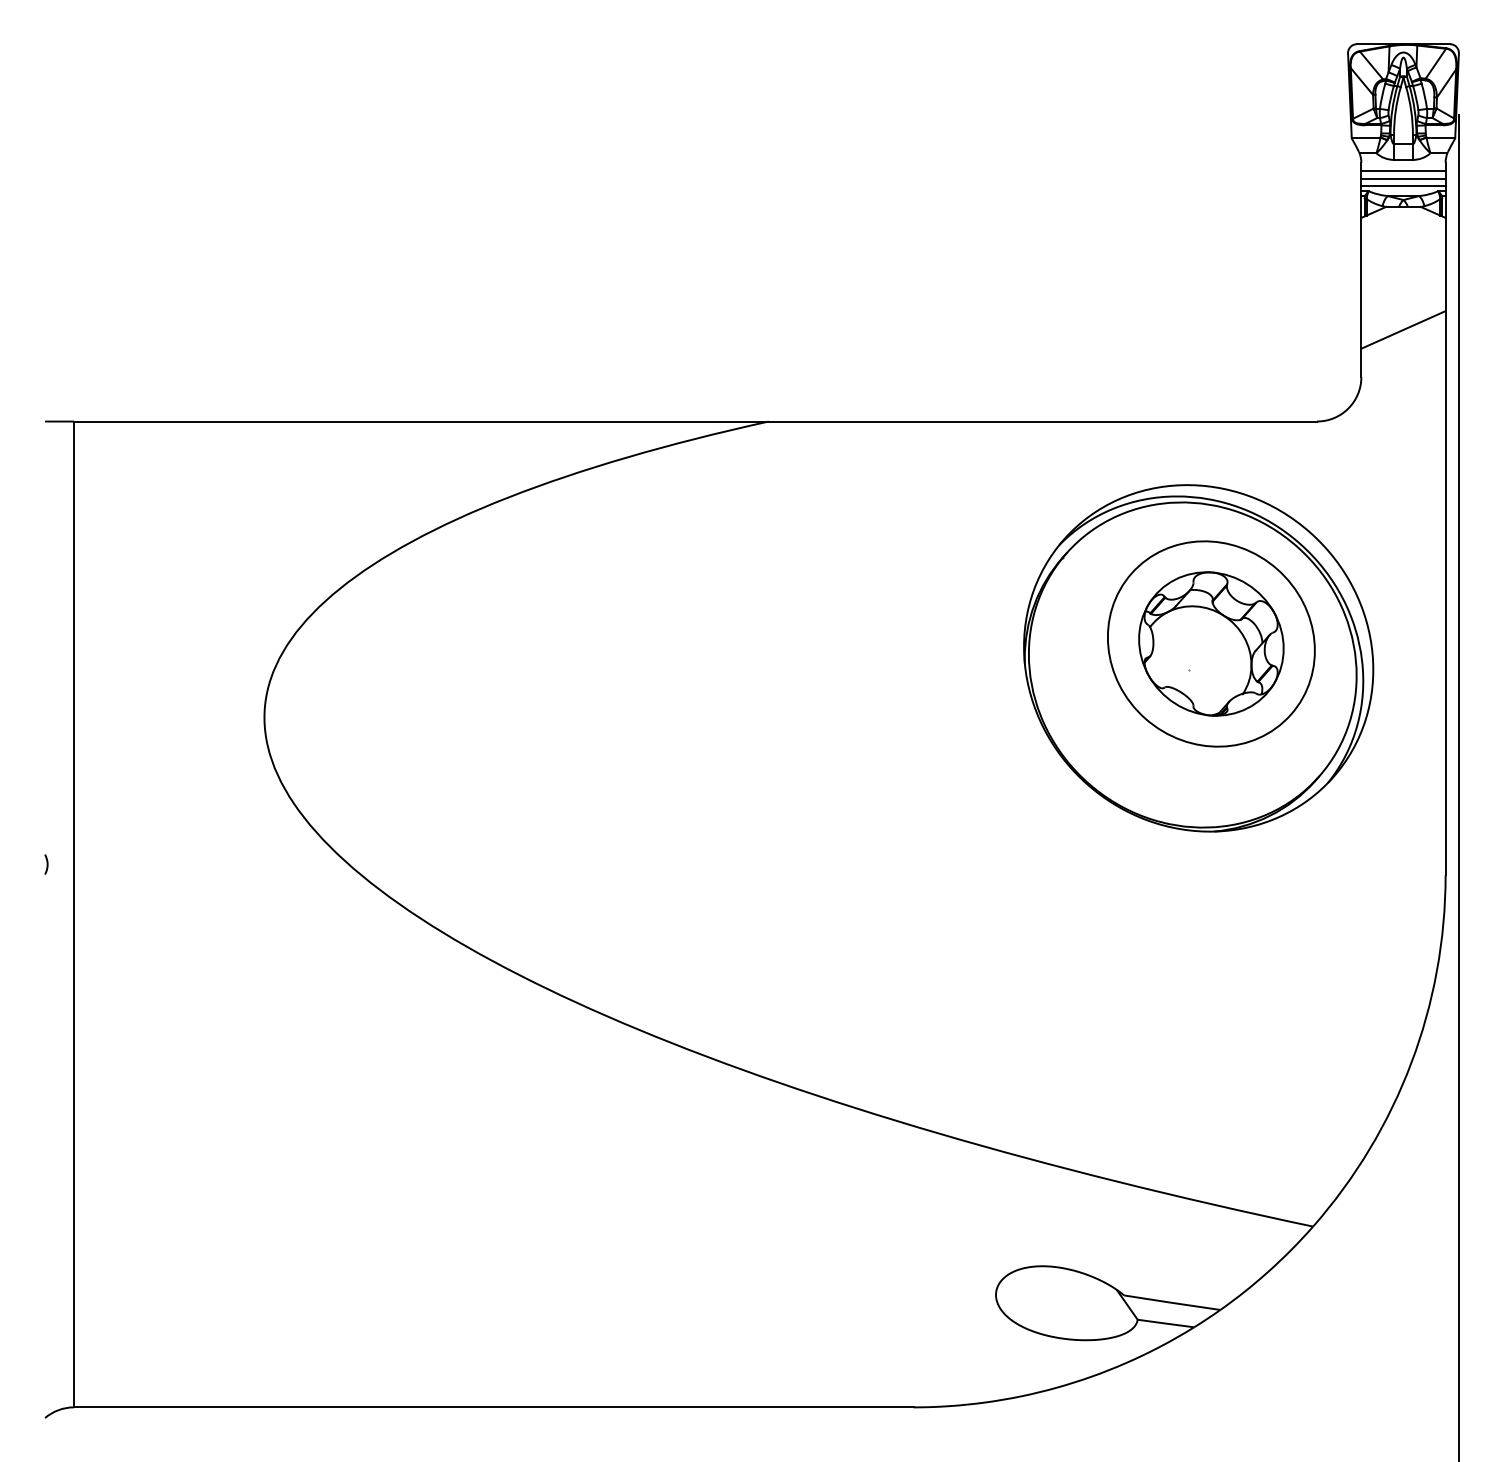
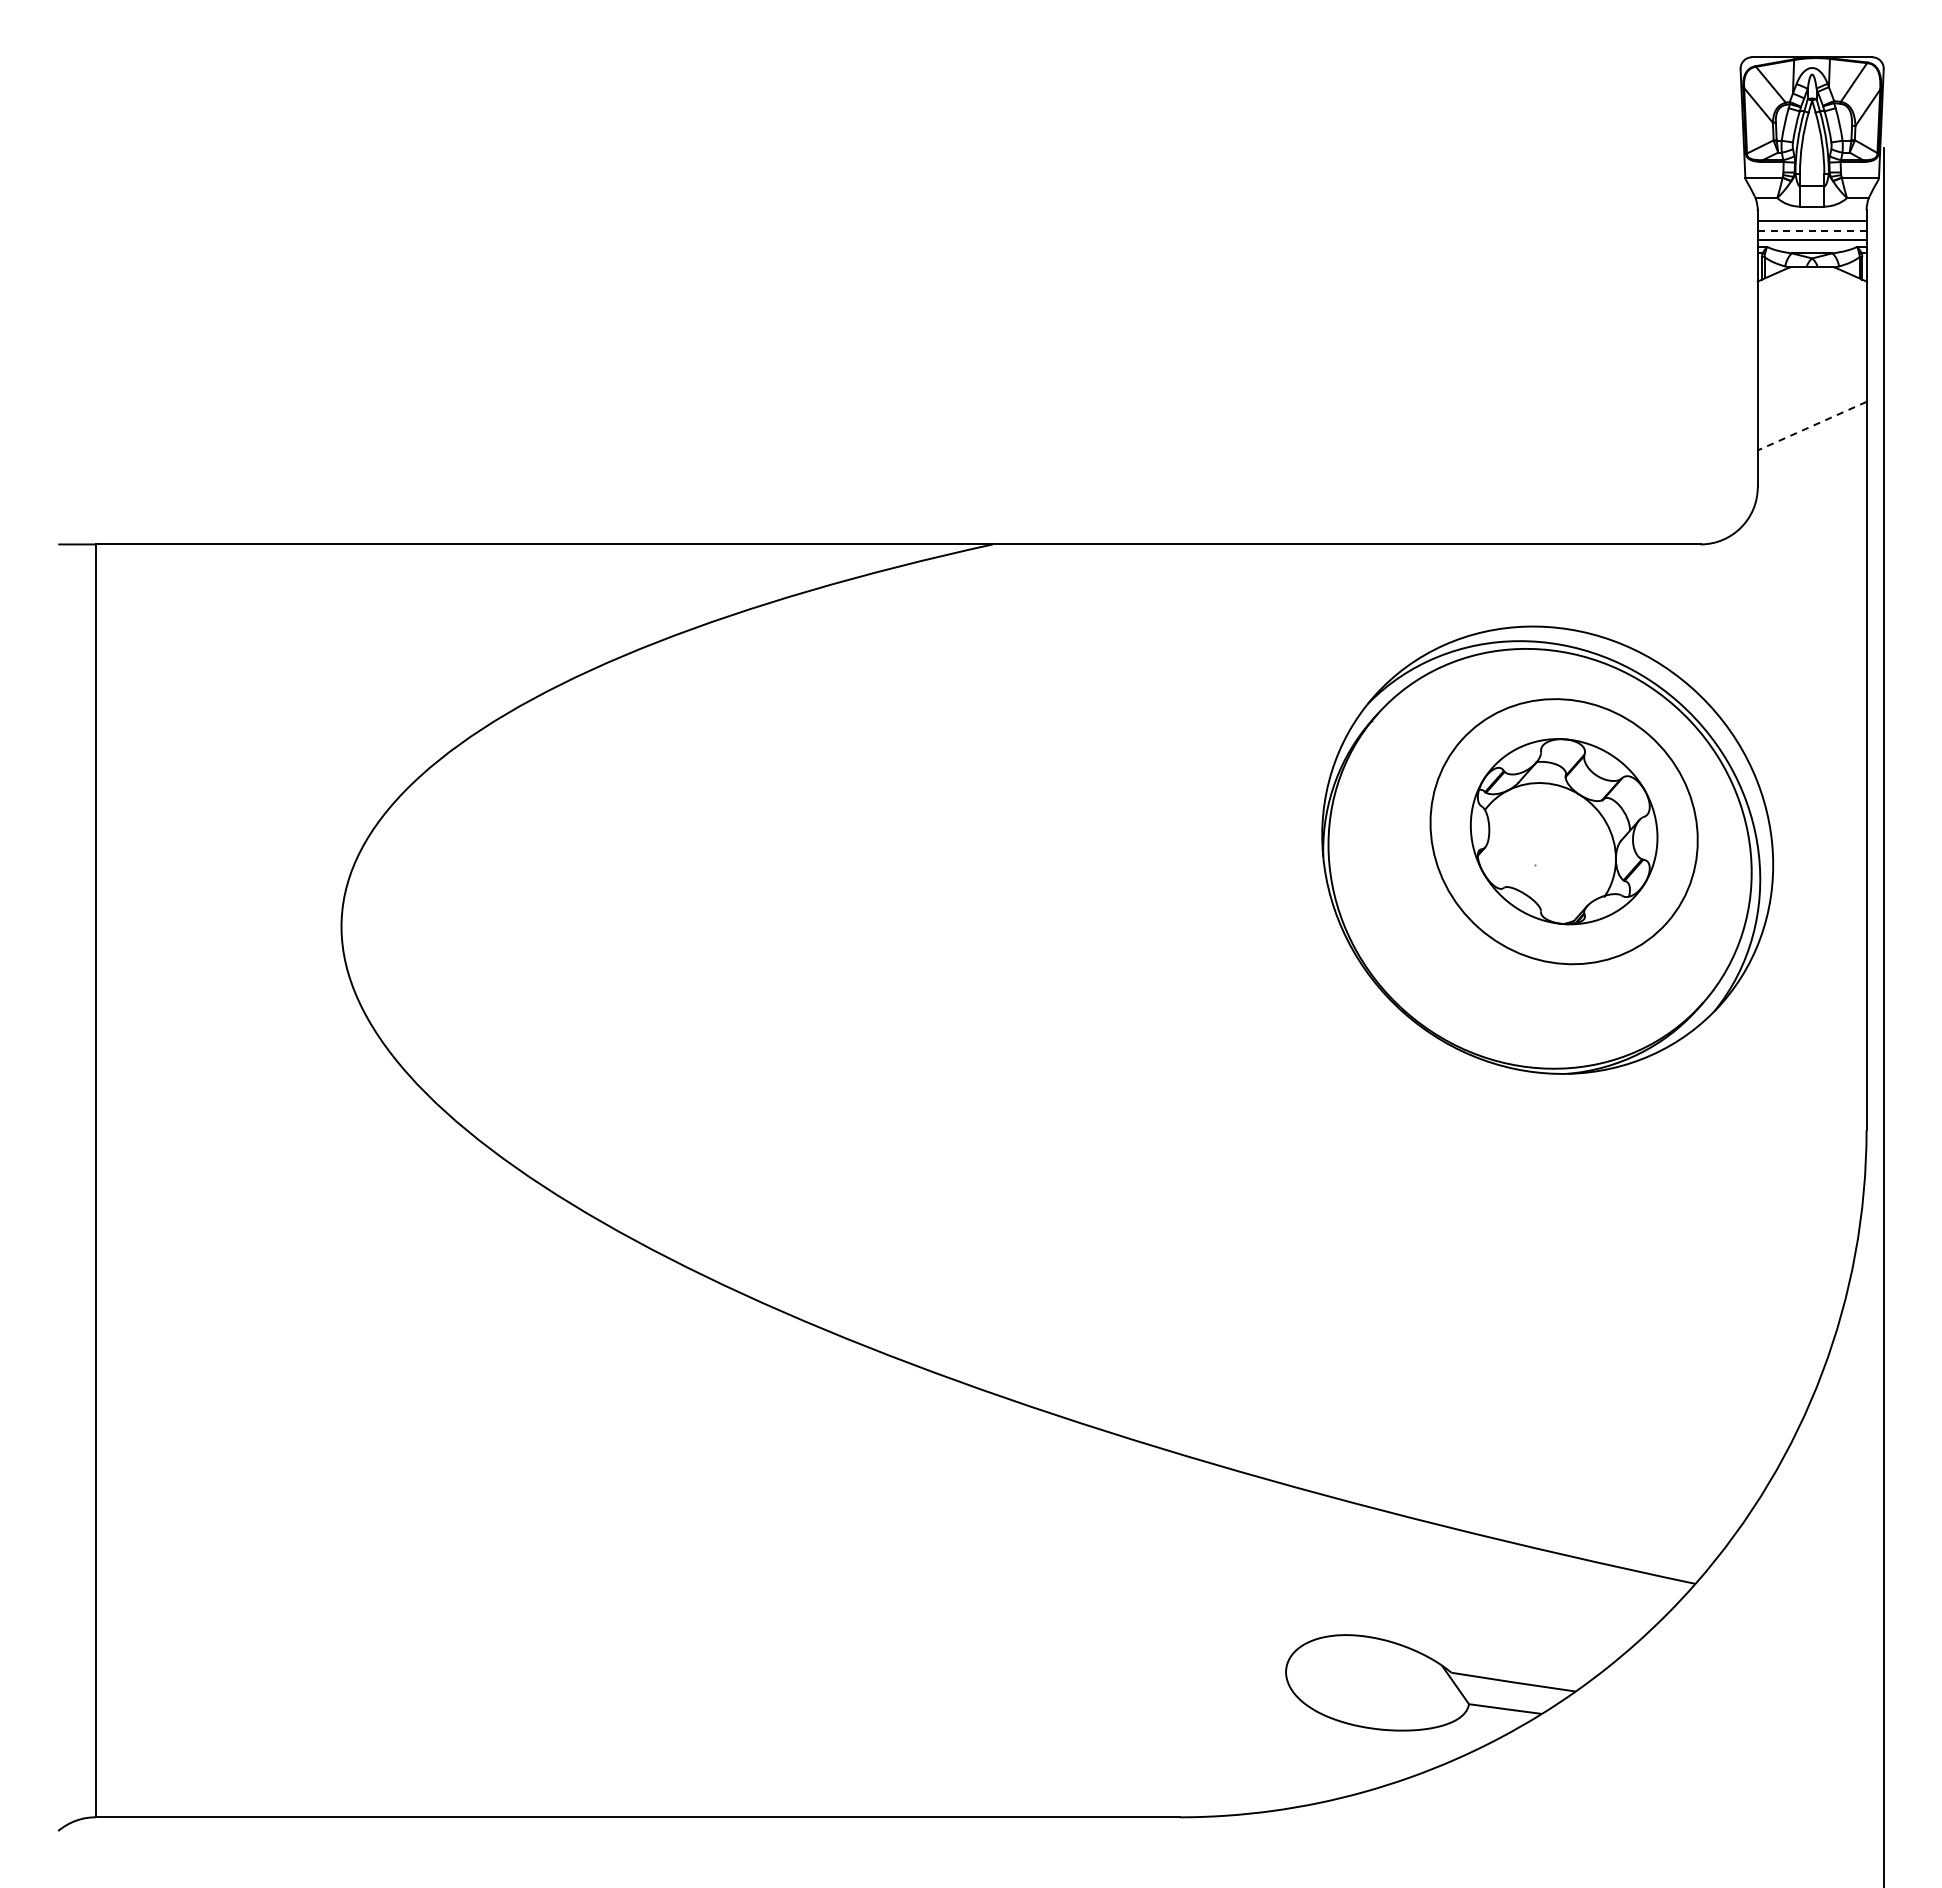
line: (1402, 179) -> (1811, 231), solid -> dashed
line: (1403, 330) -> (1812, 426), solid -> dashed
curve: (46, 864) -> (60, 1116), removed

